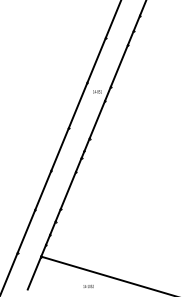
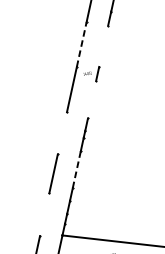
line: (96, 59) -> (81, 43), solid -> dashed
line: (118, 65) -> (102, 45), removed
line: (97, 119) -> (92, 99), removed
line: (59, 149) -> (61, 133), removed
line: (68, 191) -> (77, 170), solid -> dashed
line: (26, 231) -> (44, 214), removed

